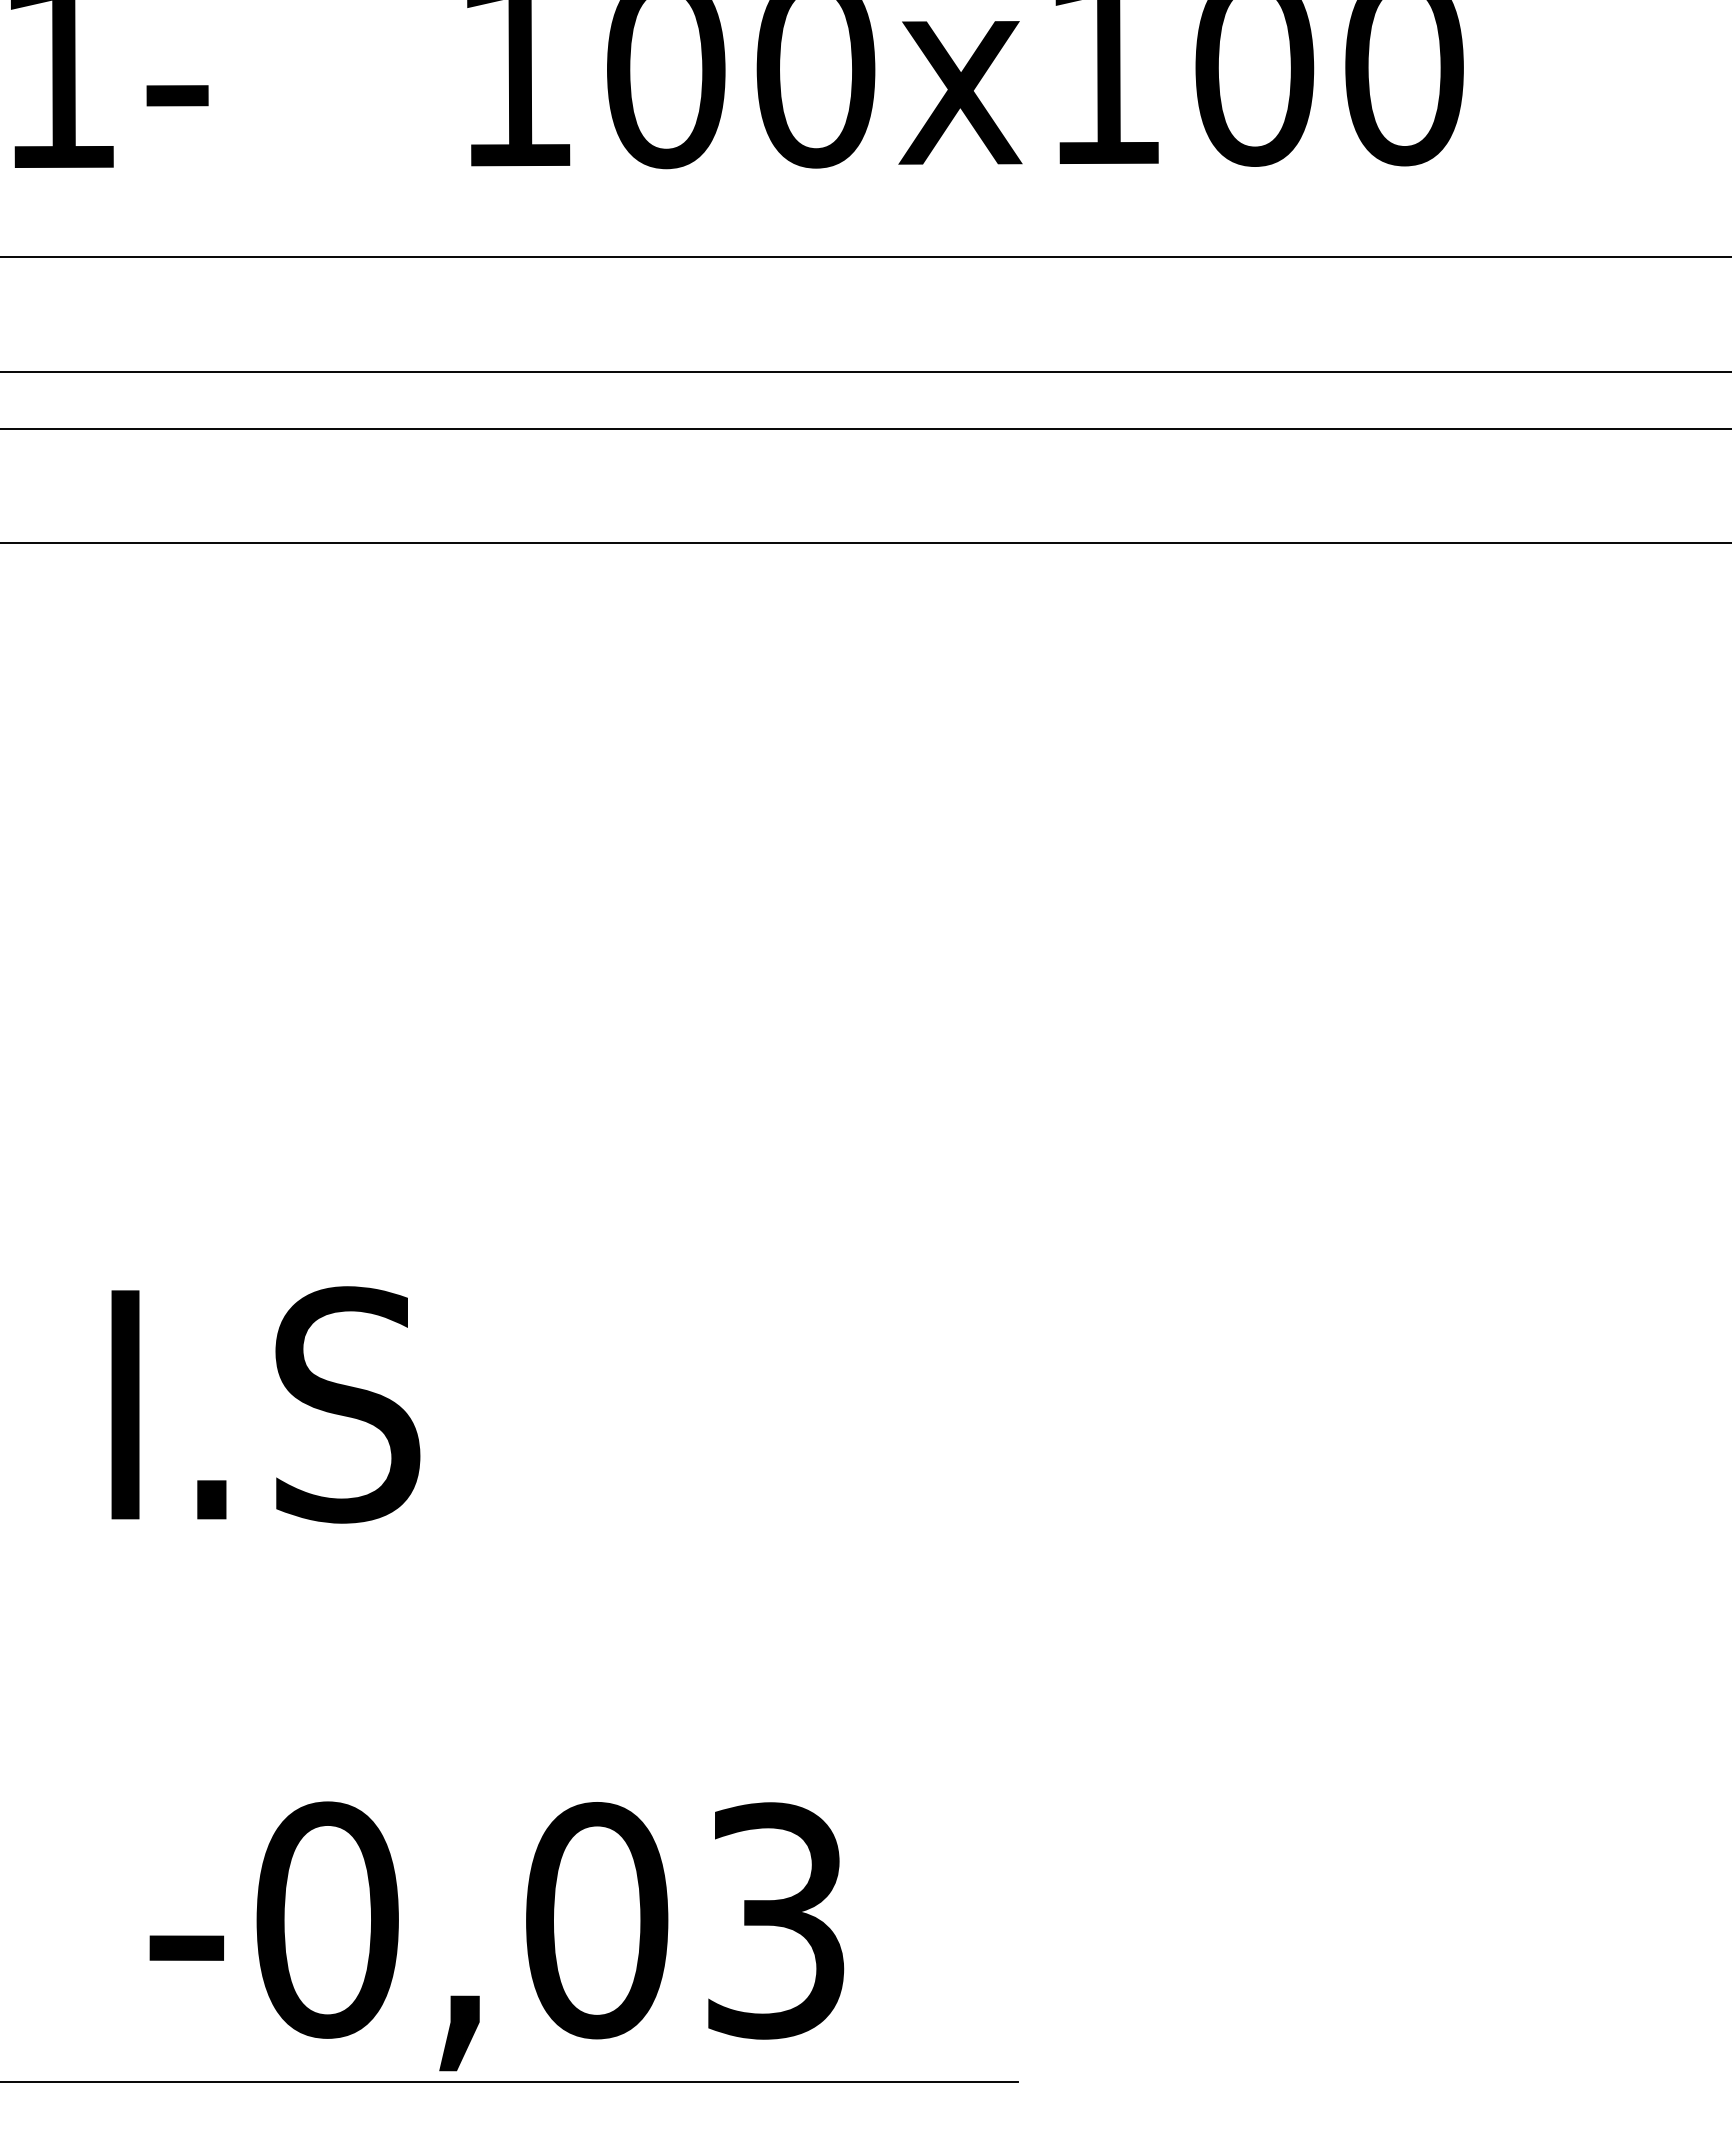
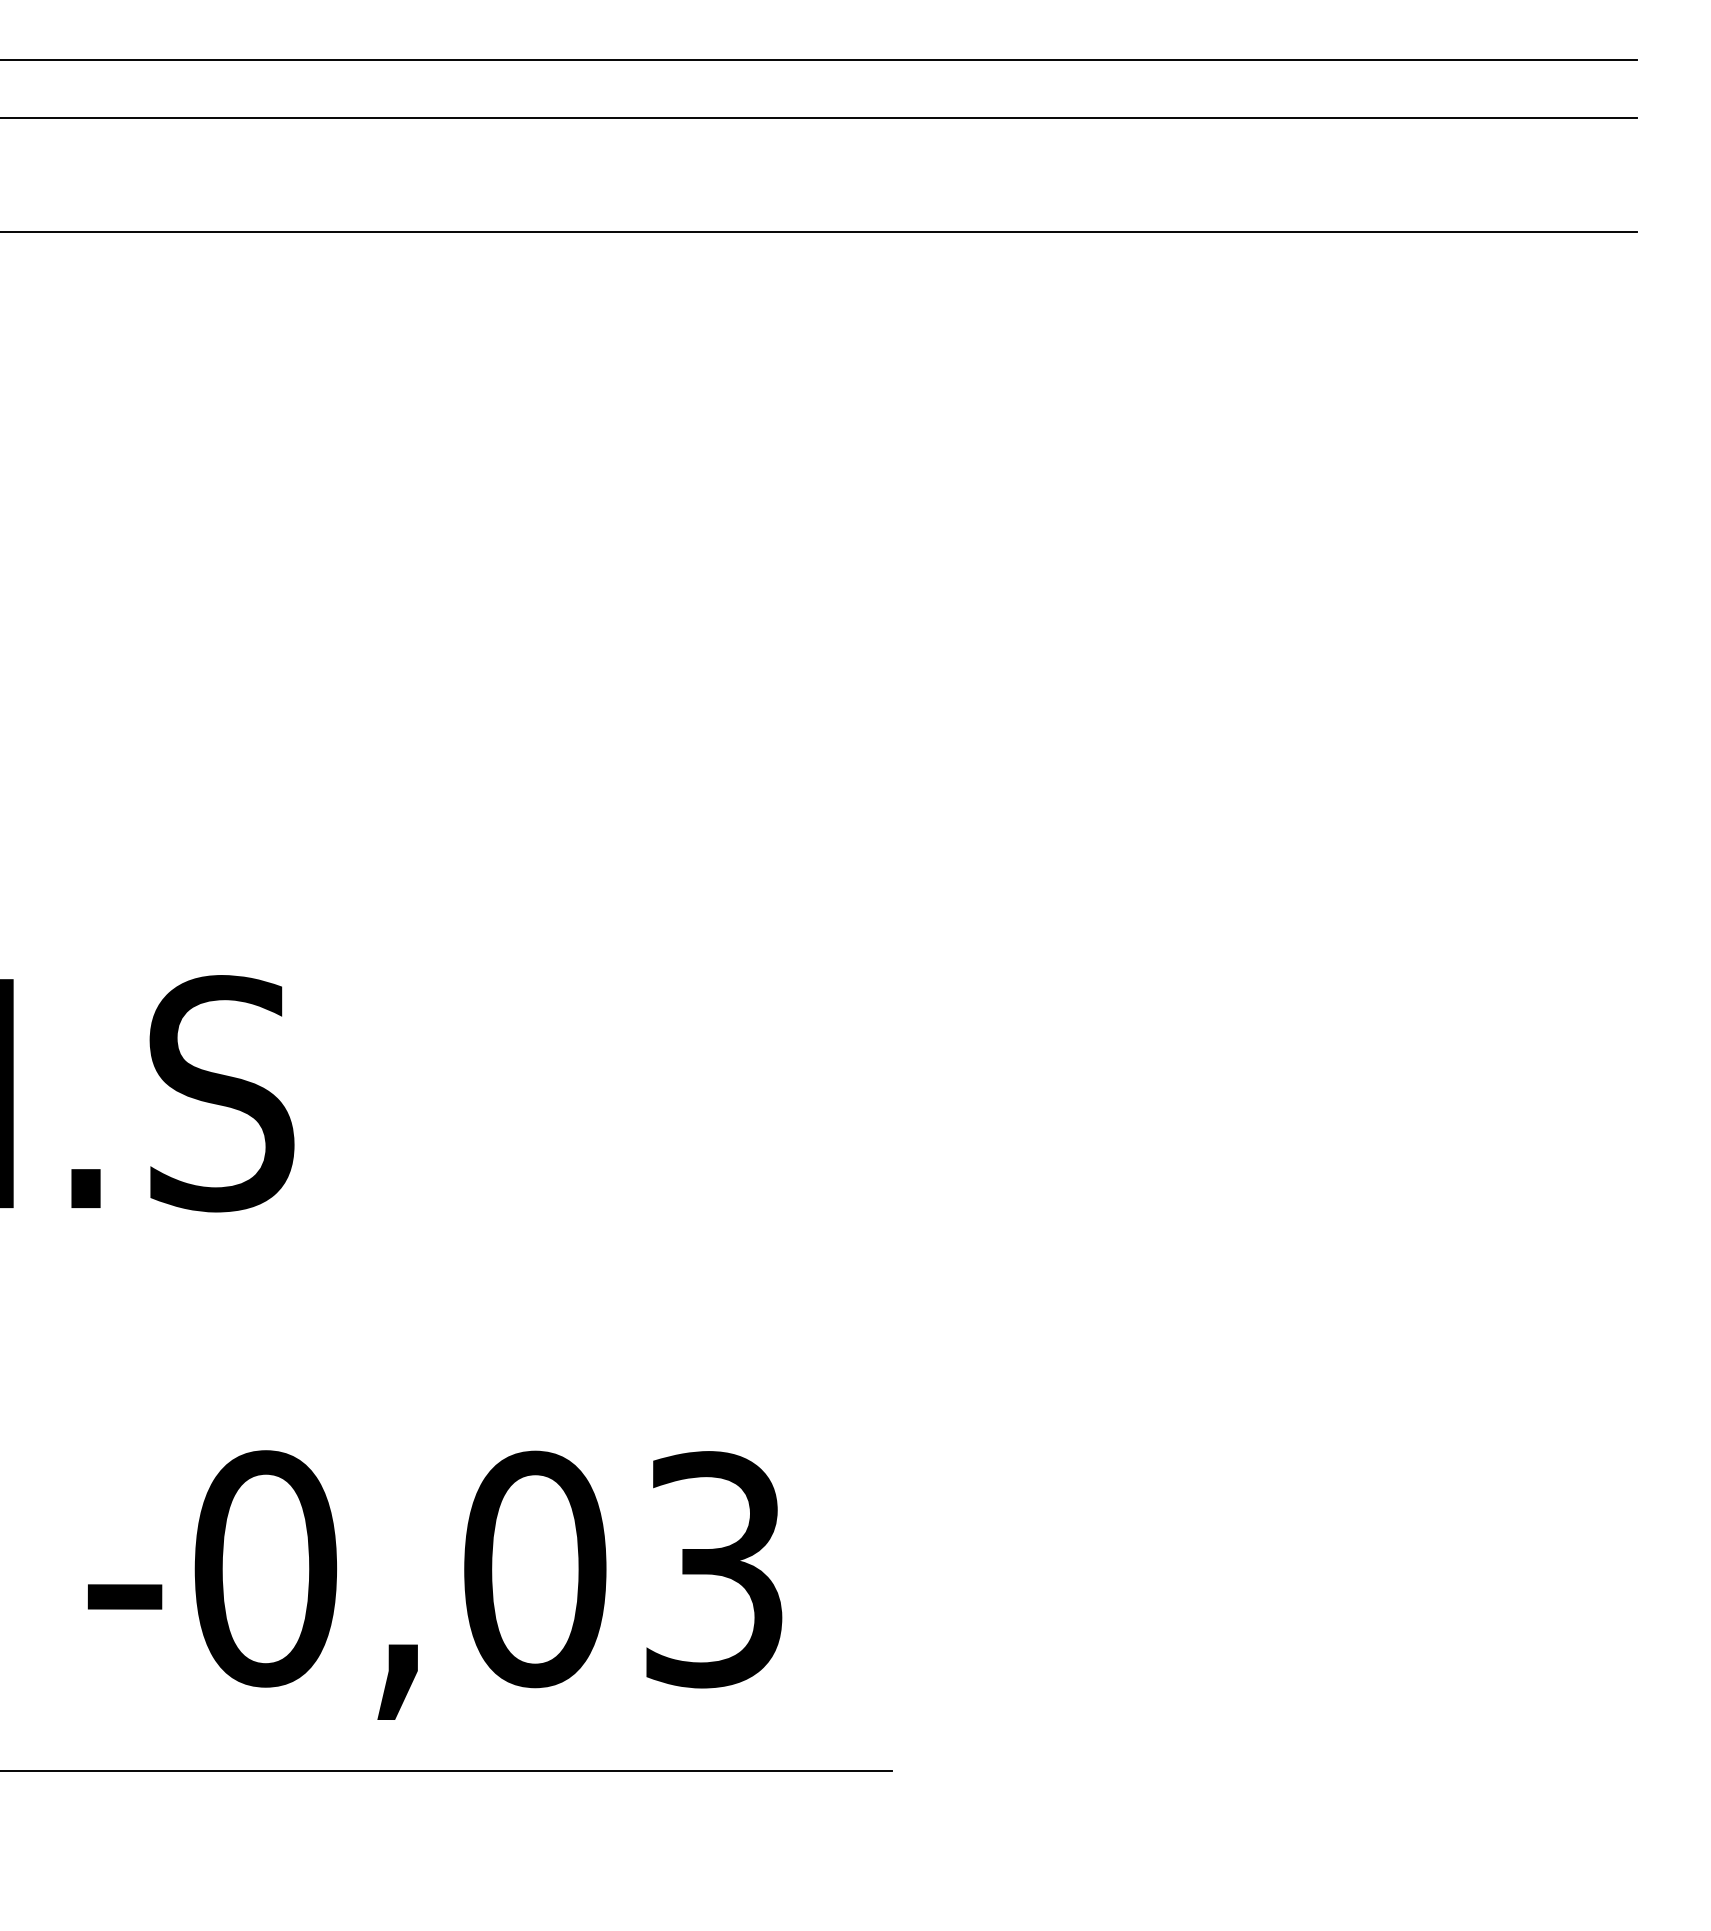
text: (496, 1936) -> (434, 1585), moved

